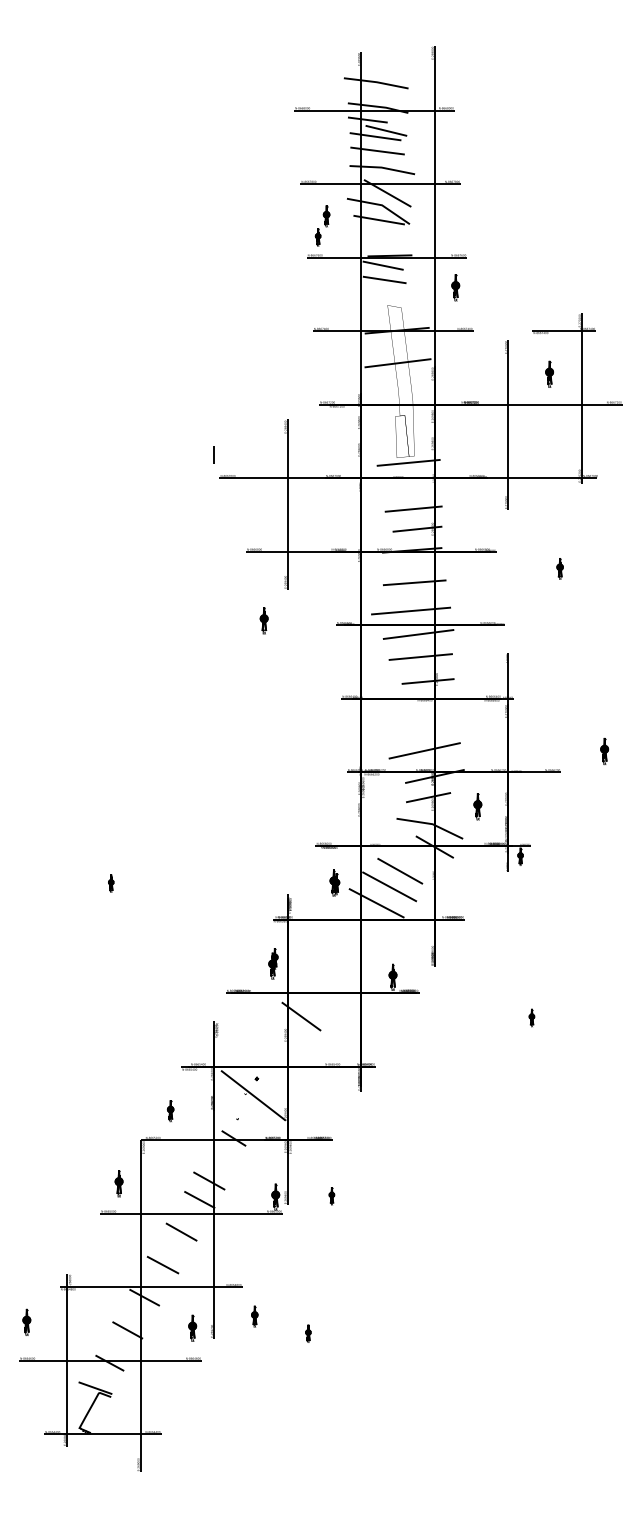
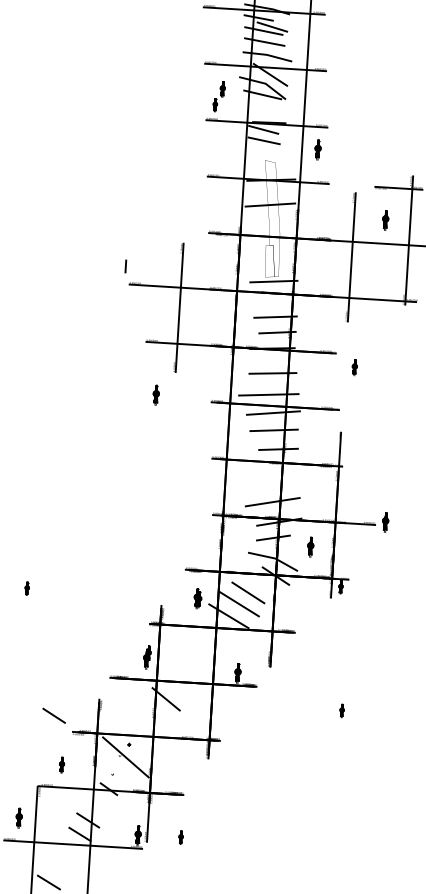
part: (559, 568) -> (354, 367), moved
part: (604, 750) -> (385, 521), moved
line: (181, 1231) -> (54, 715), moved

